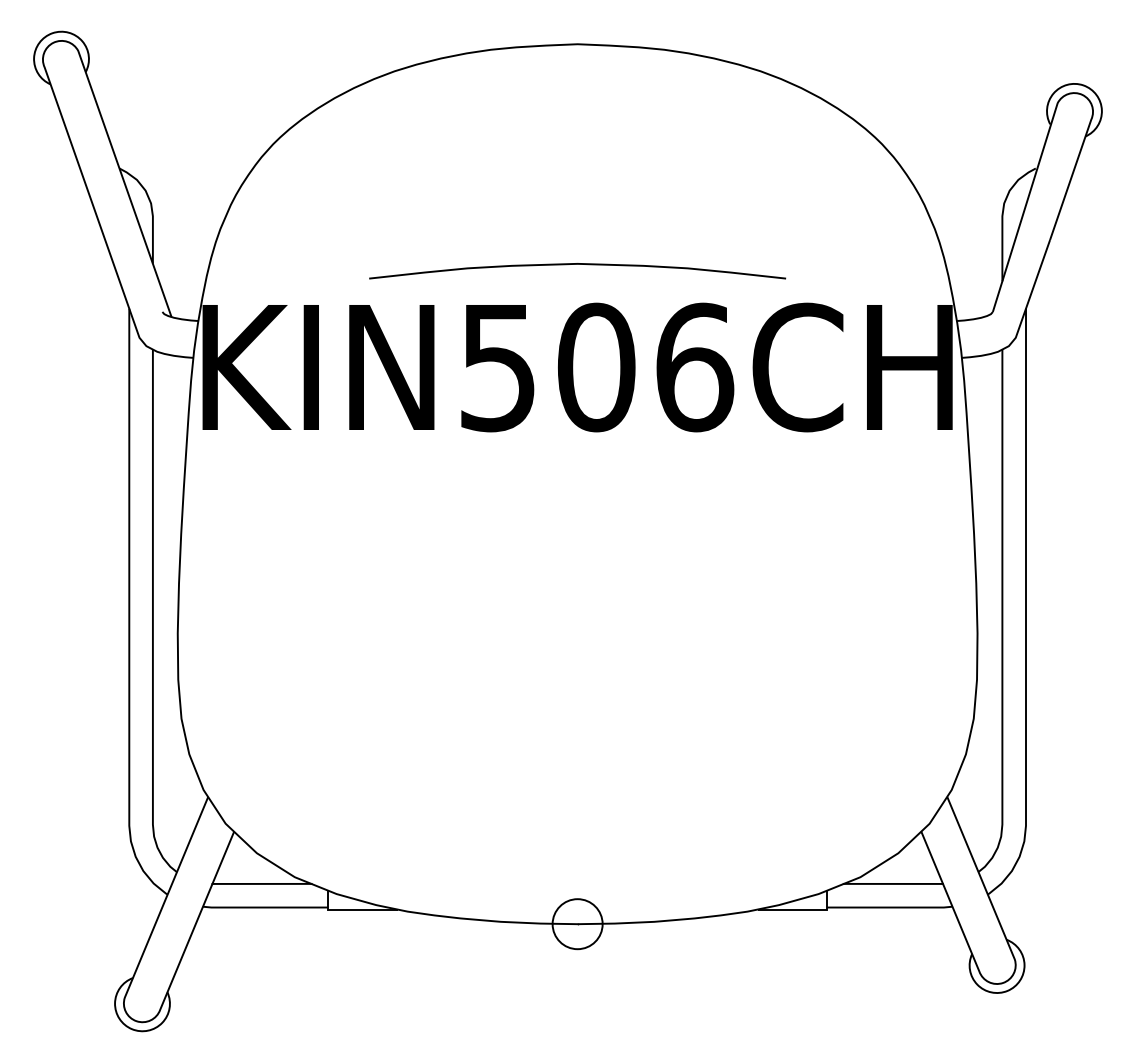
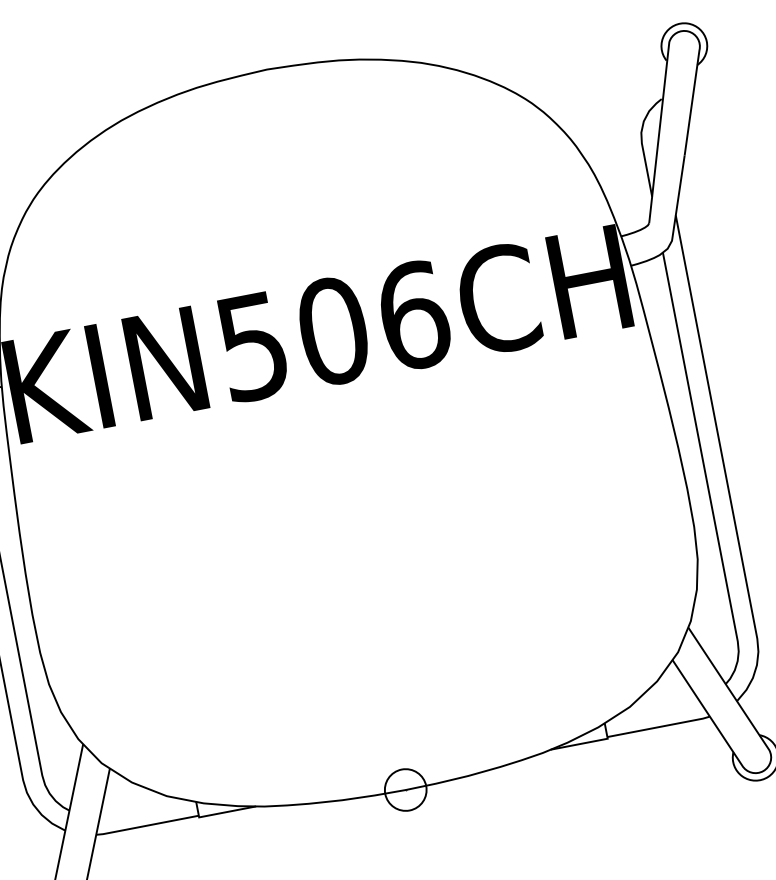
curve: (577, 264) -> (301, 249), removed
line: (261, 883) -> (140, 806), removed
line: (892, 883) -> (657, 707), removed

